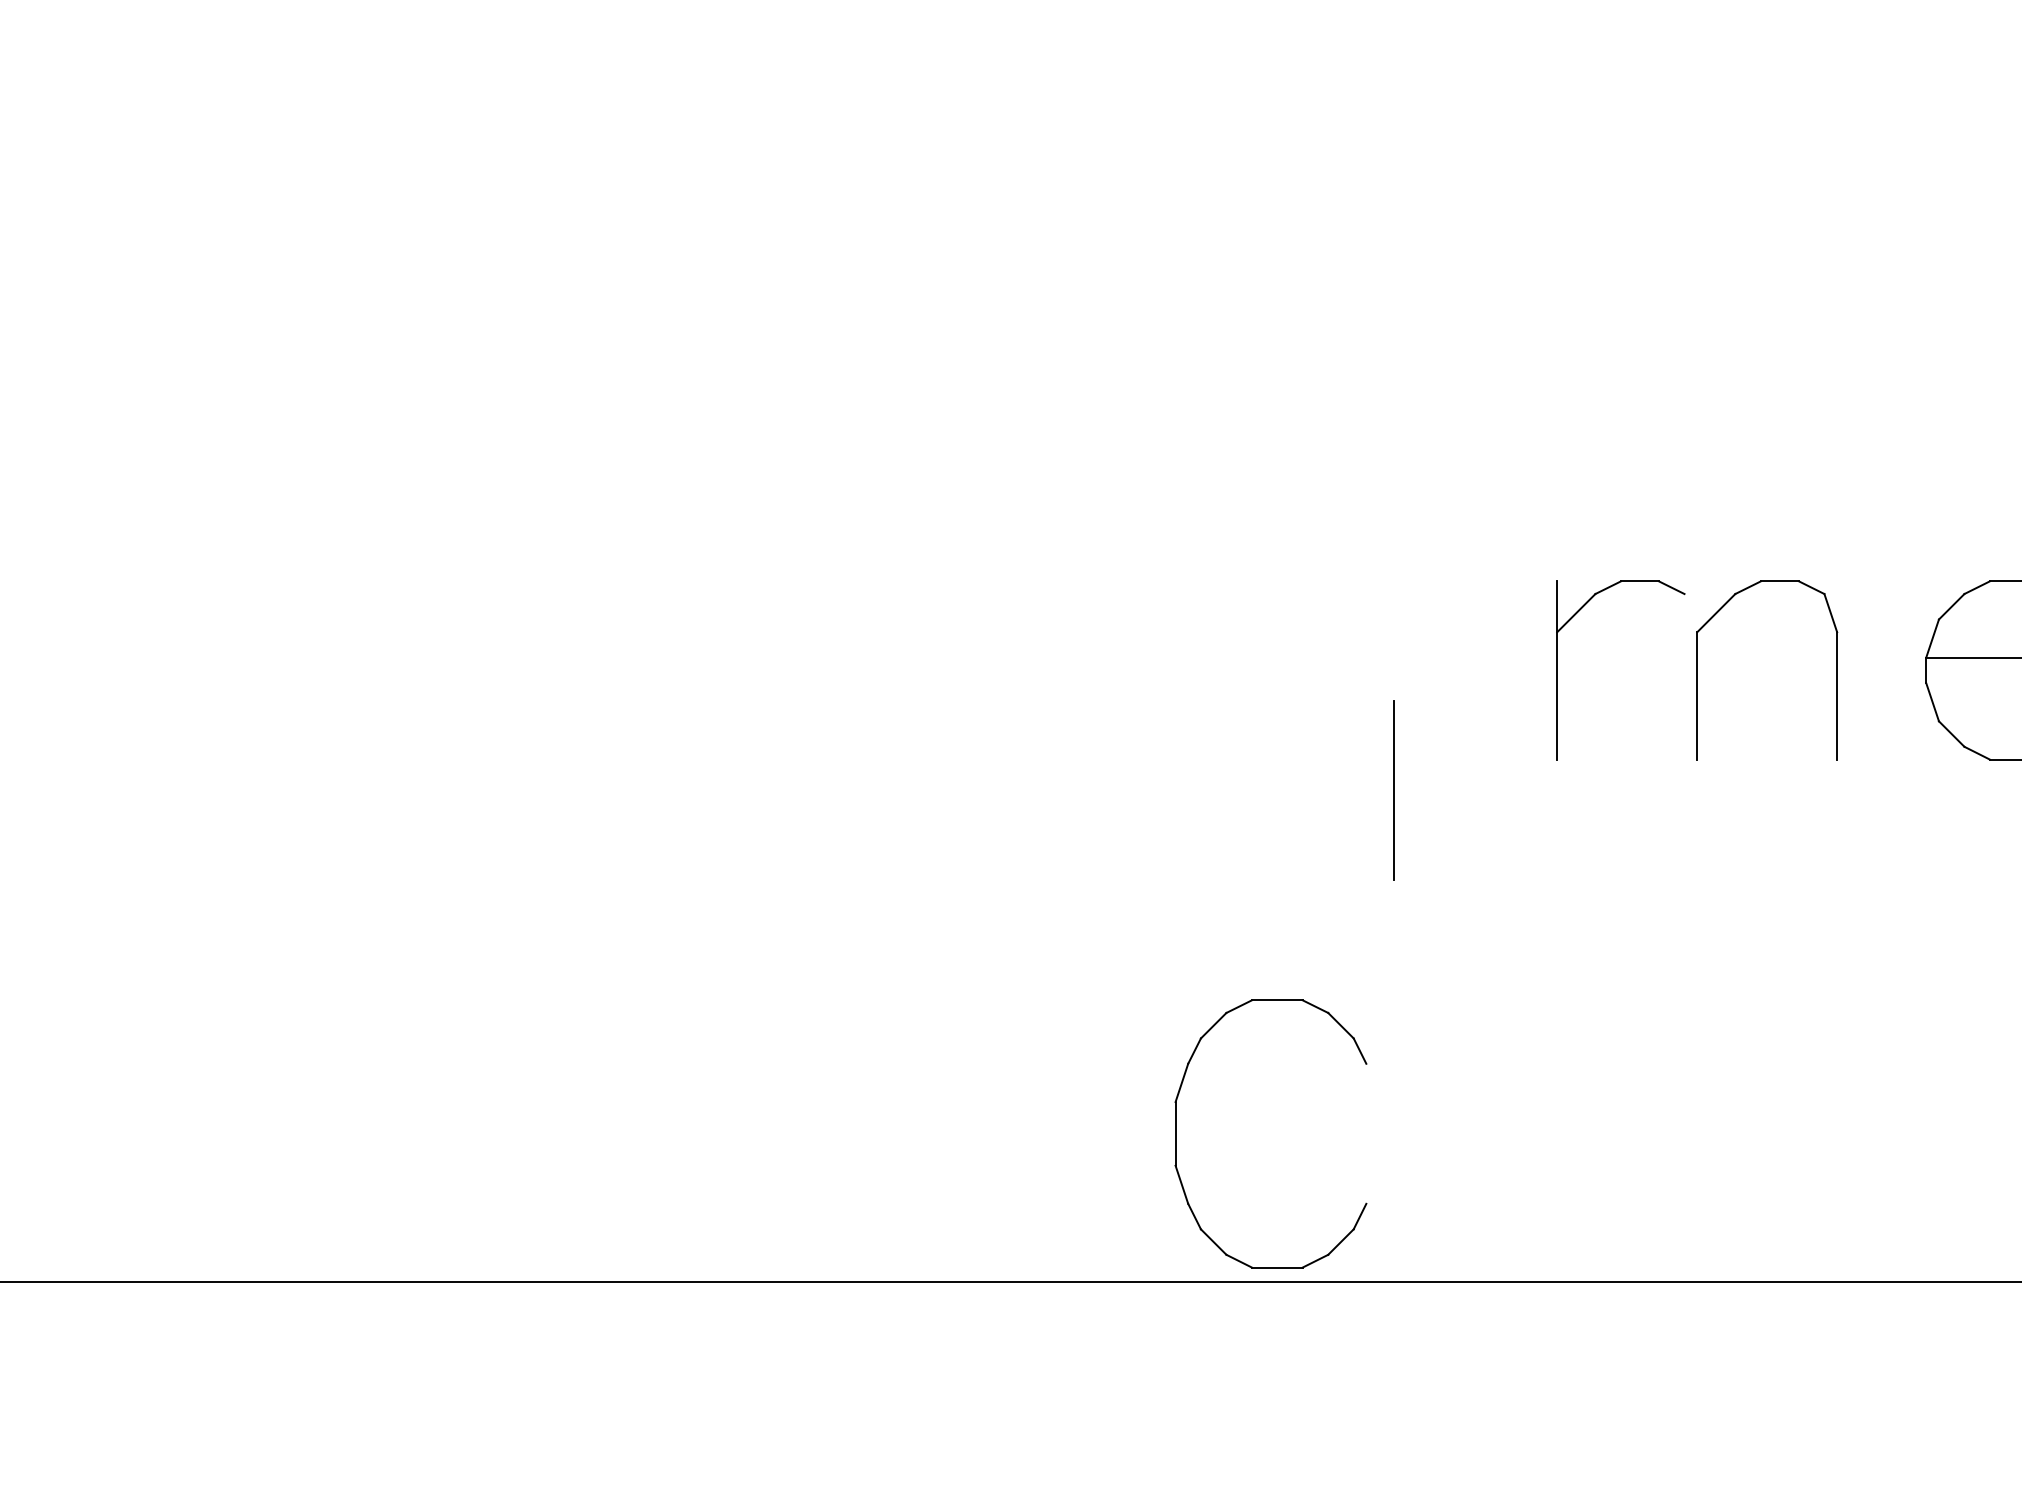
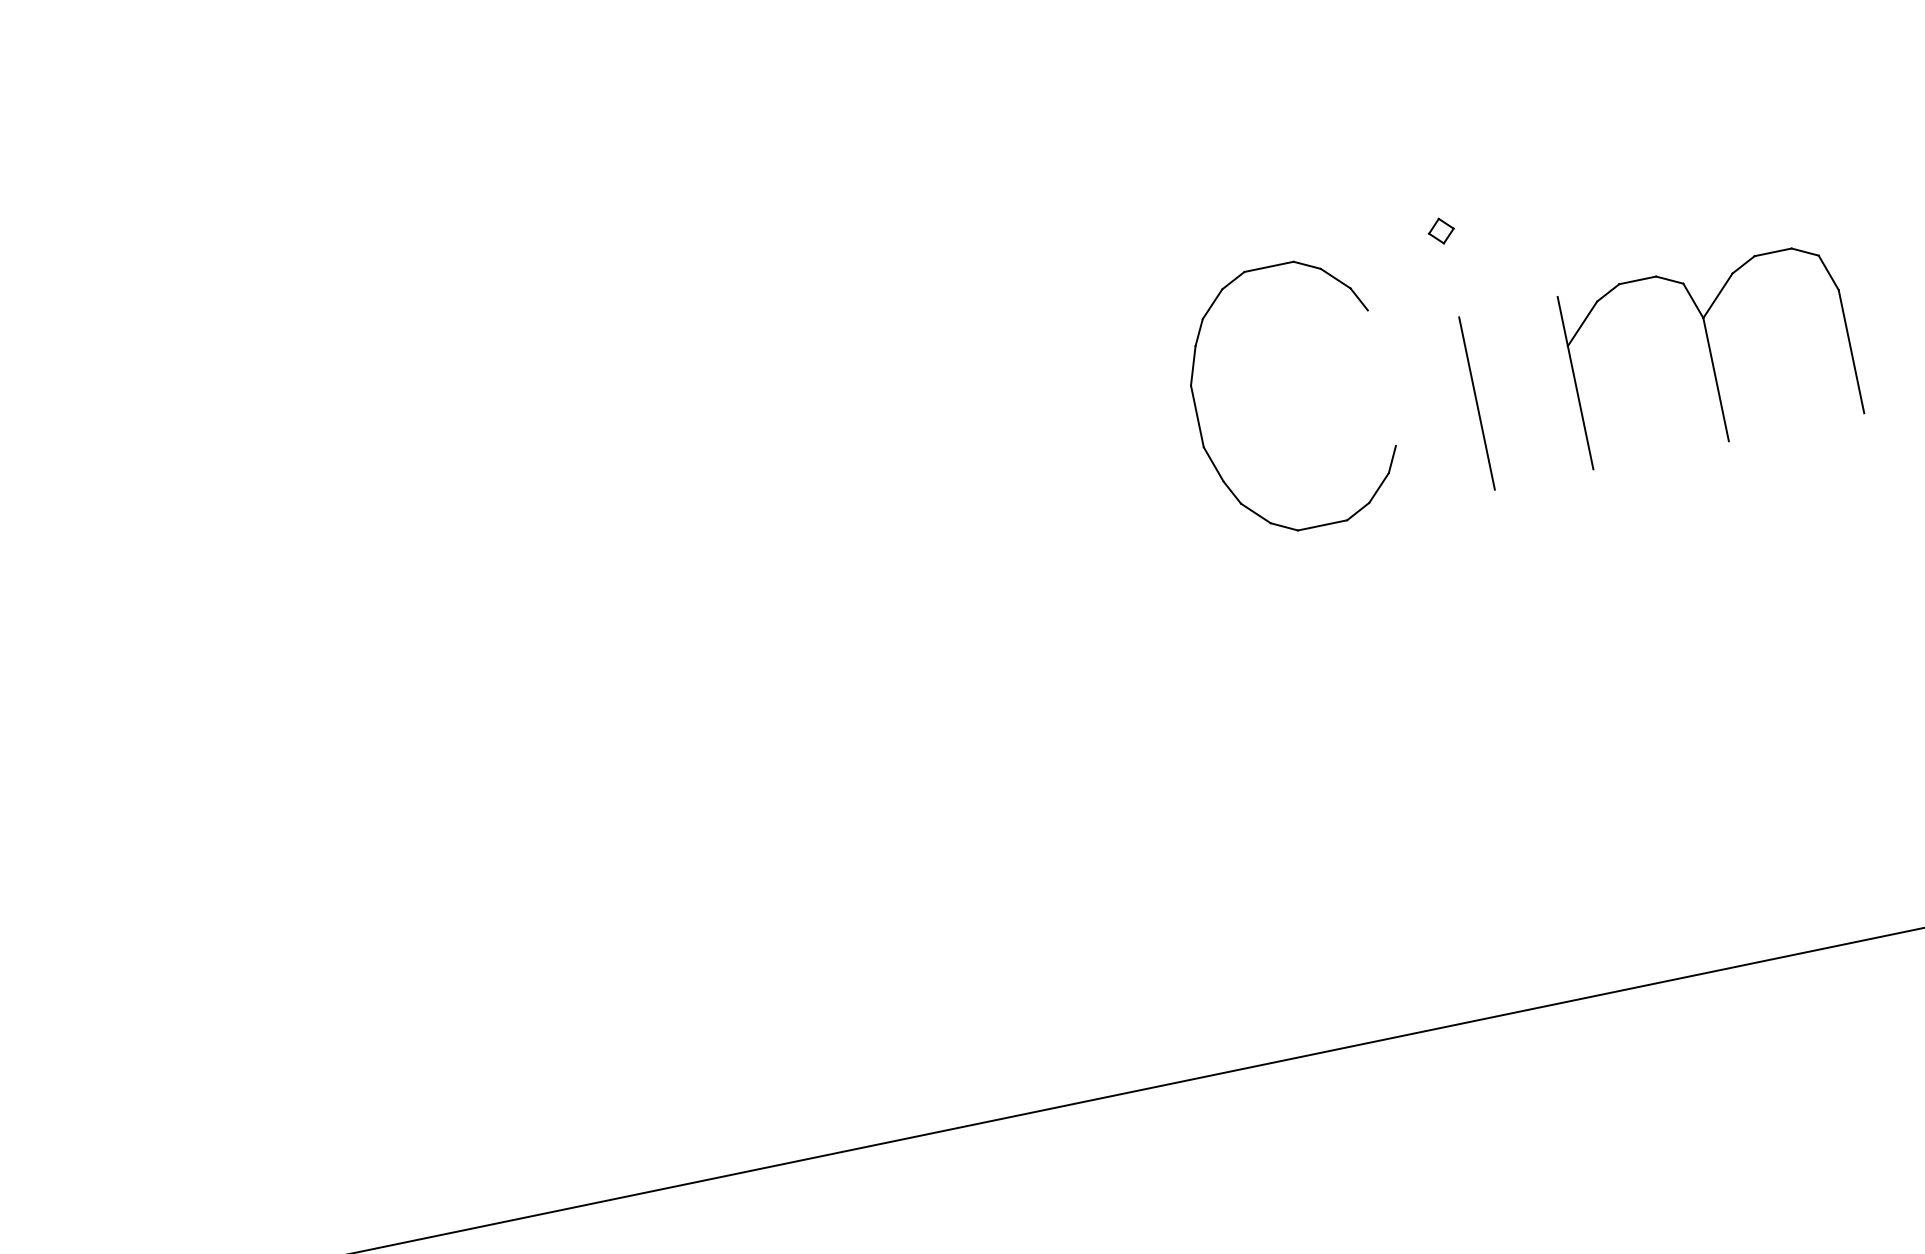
part: (1455, 492) -> (1441, 231), added
line: (1690, 613) -> (1693, 301), added
line: (1393, 790) -> (1476, 403), moved
part: (1176, 1133) -> (1198, 415), moved

